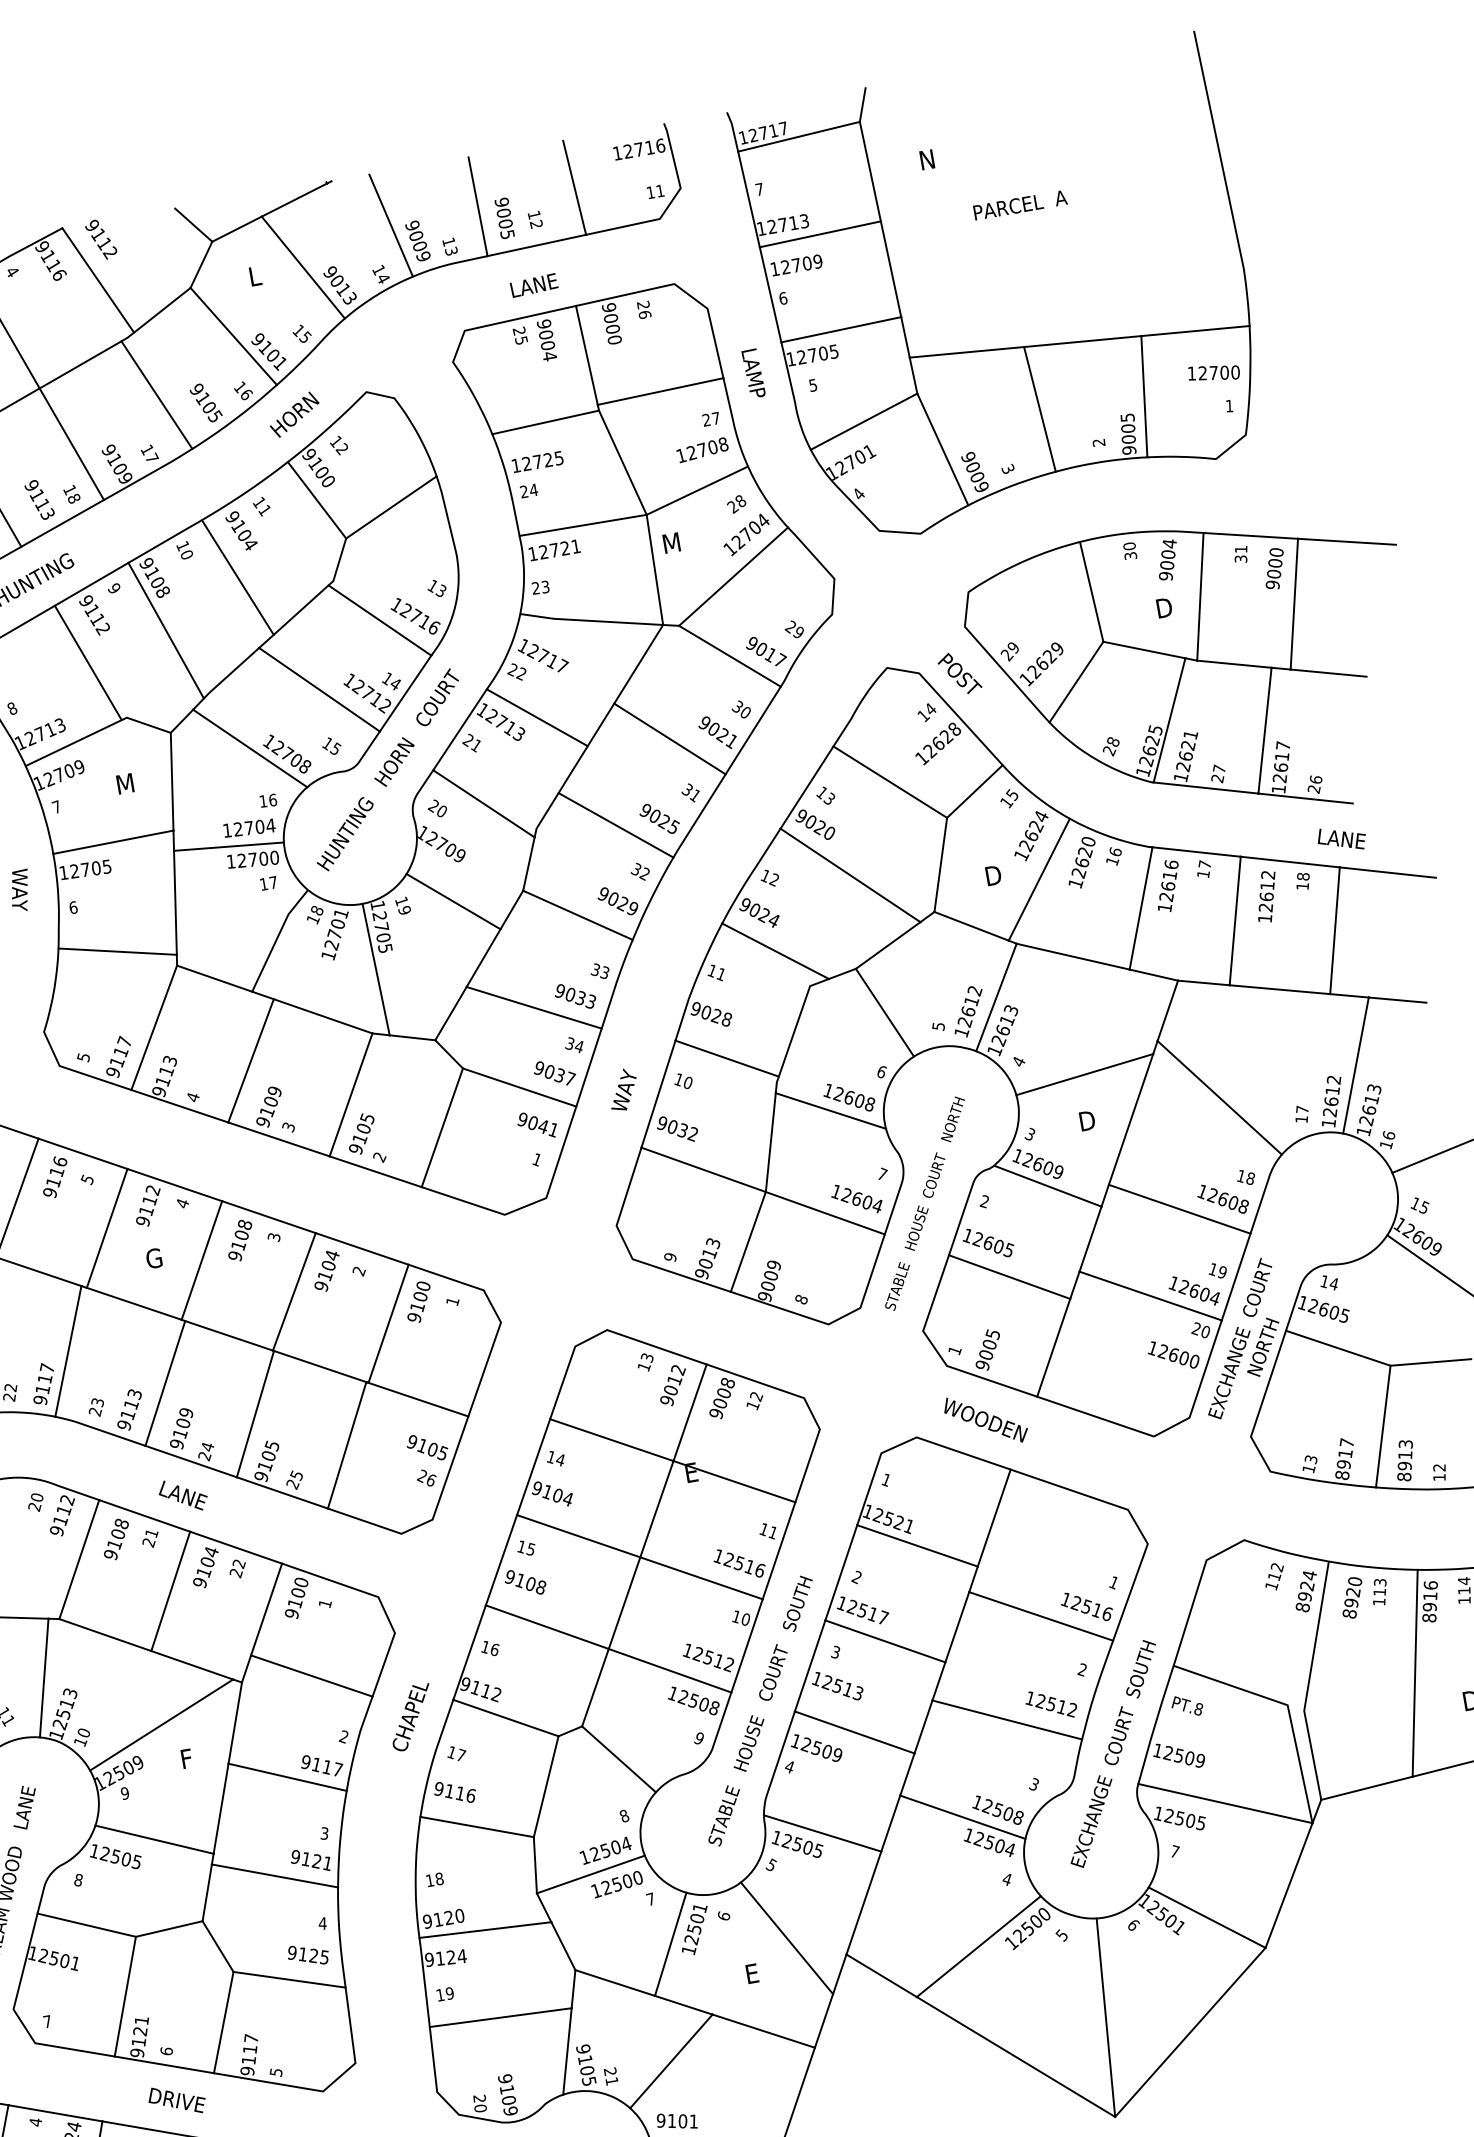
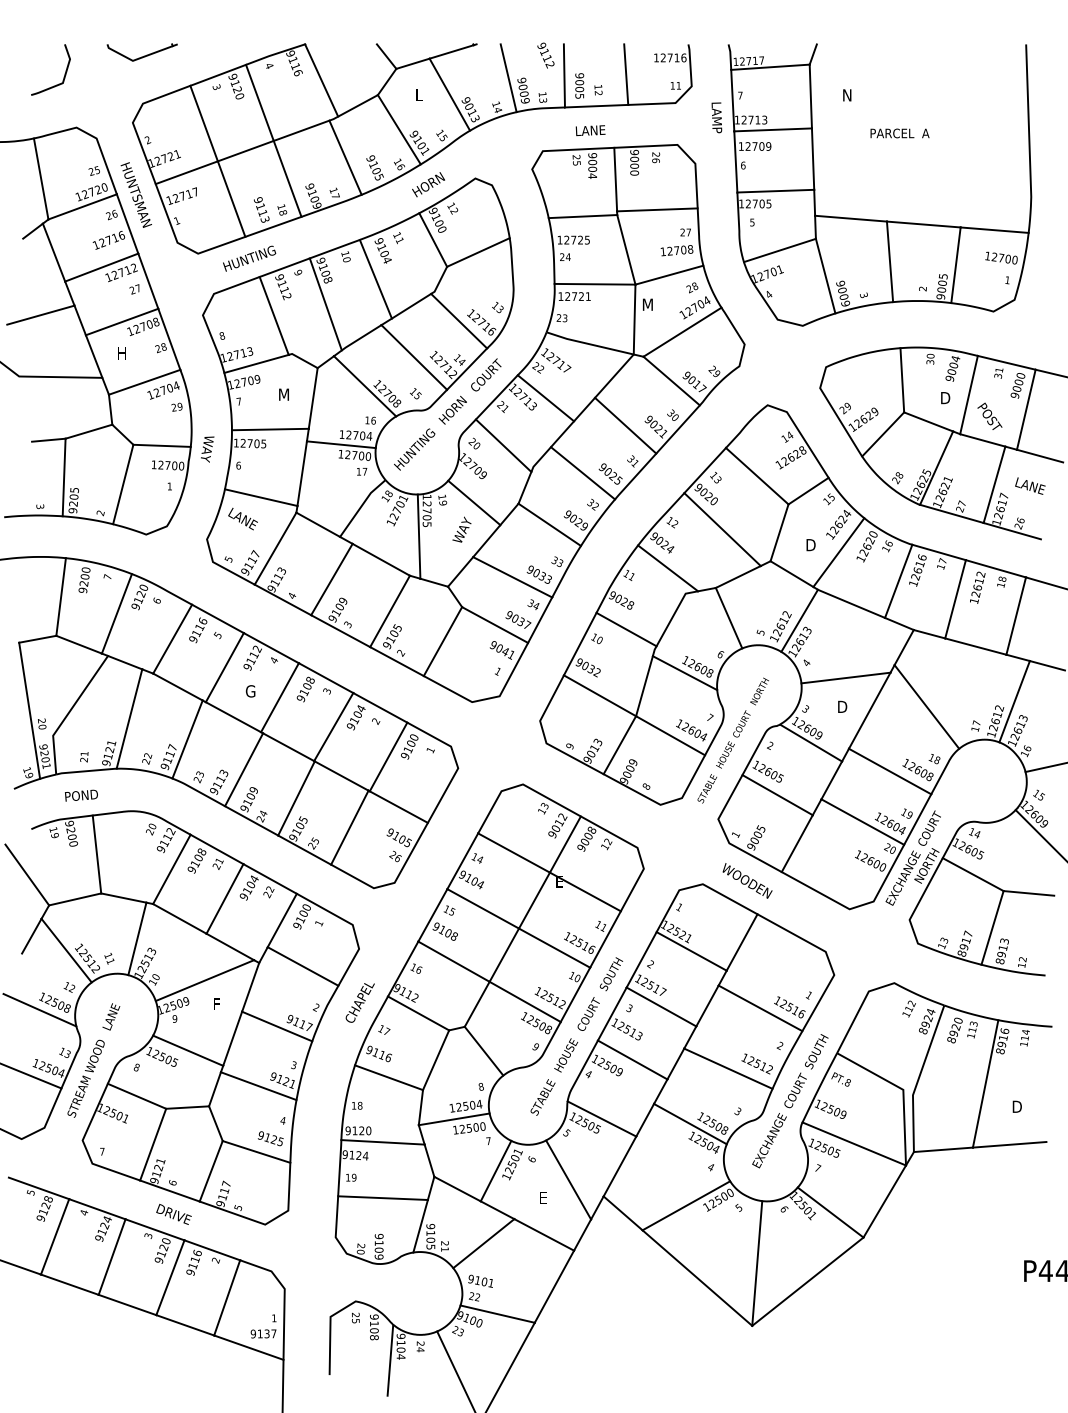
text: (100, 239) -> (545, 55), moved
text: (752, 373) -> (716, 117), moved
text: (958, 672) -> (989, 415), moved
text: (1341, 838) -> (1030, 485), moved
text: (622, 1089) -> (461, 529), moved
text: (182, 1494) -> (242, 518), moved

